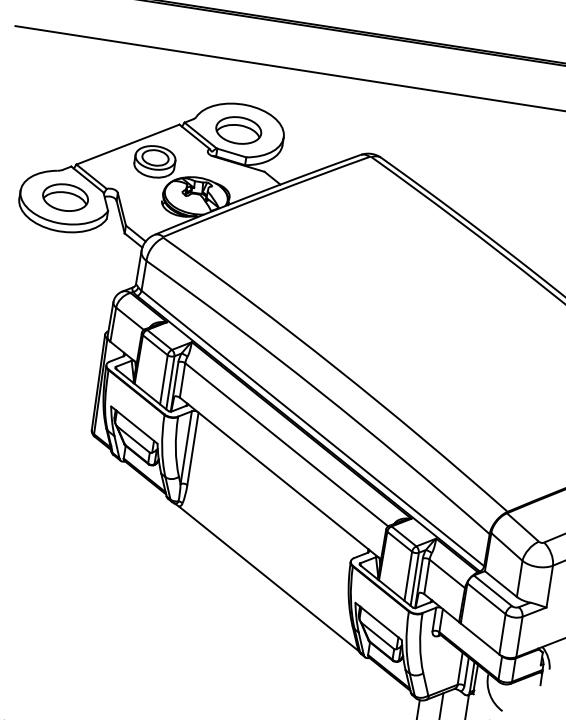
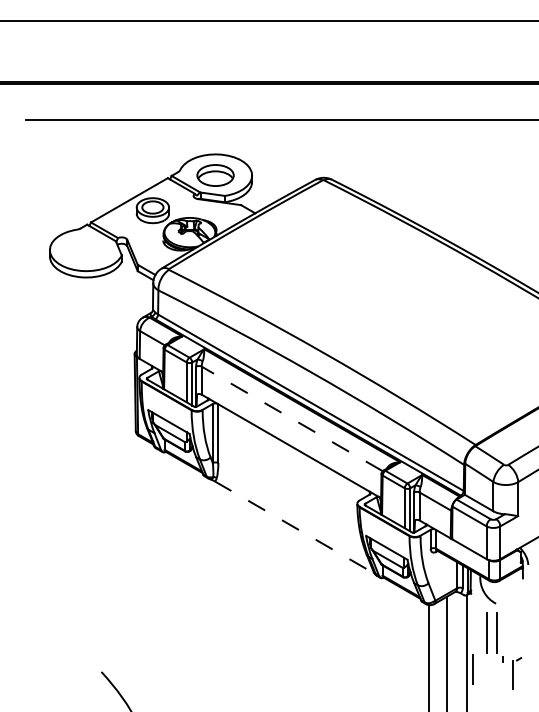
part: (65, 196) -> (86, 249), removed
line: (287, 444) -> (292, 418), solid -> dashed
line: (268, 578) -> (294, 527), solid -> dashed

